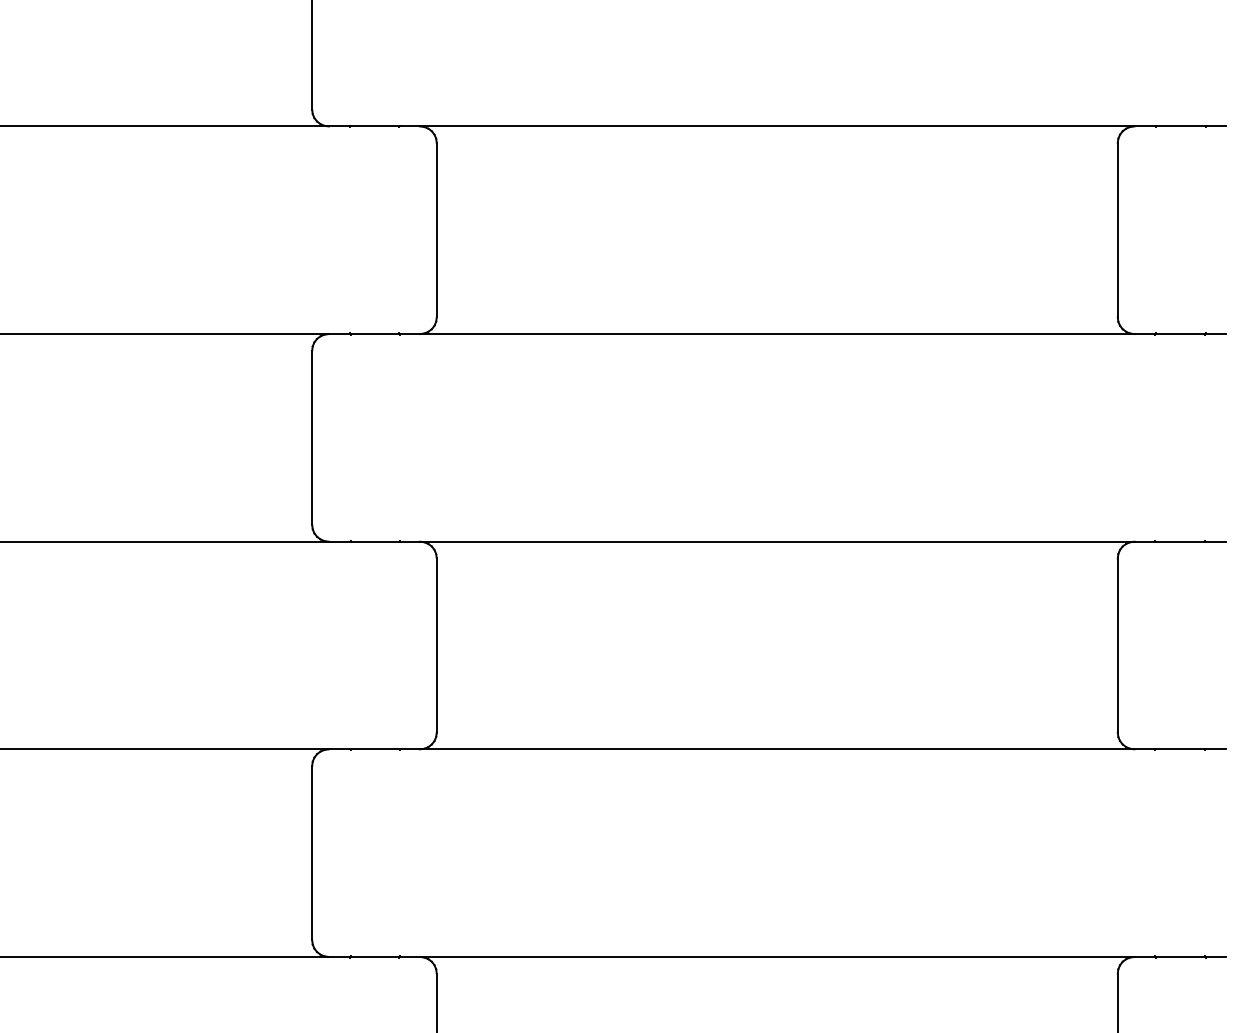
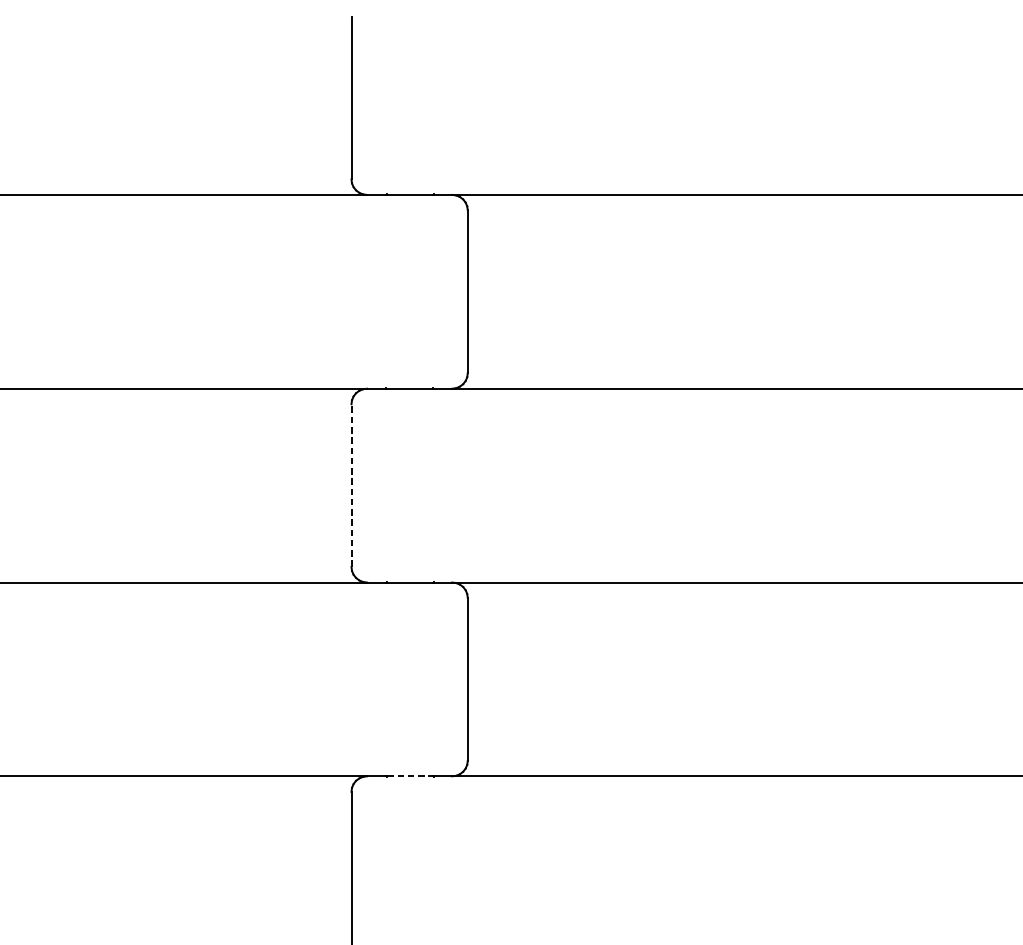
line: (312, 437) -> (351, 485), solid -> dashed
line: (375, 749) -> (410, 776), solid -> dashed

